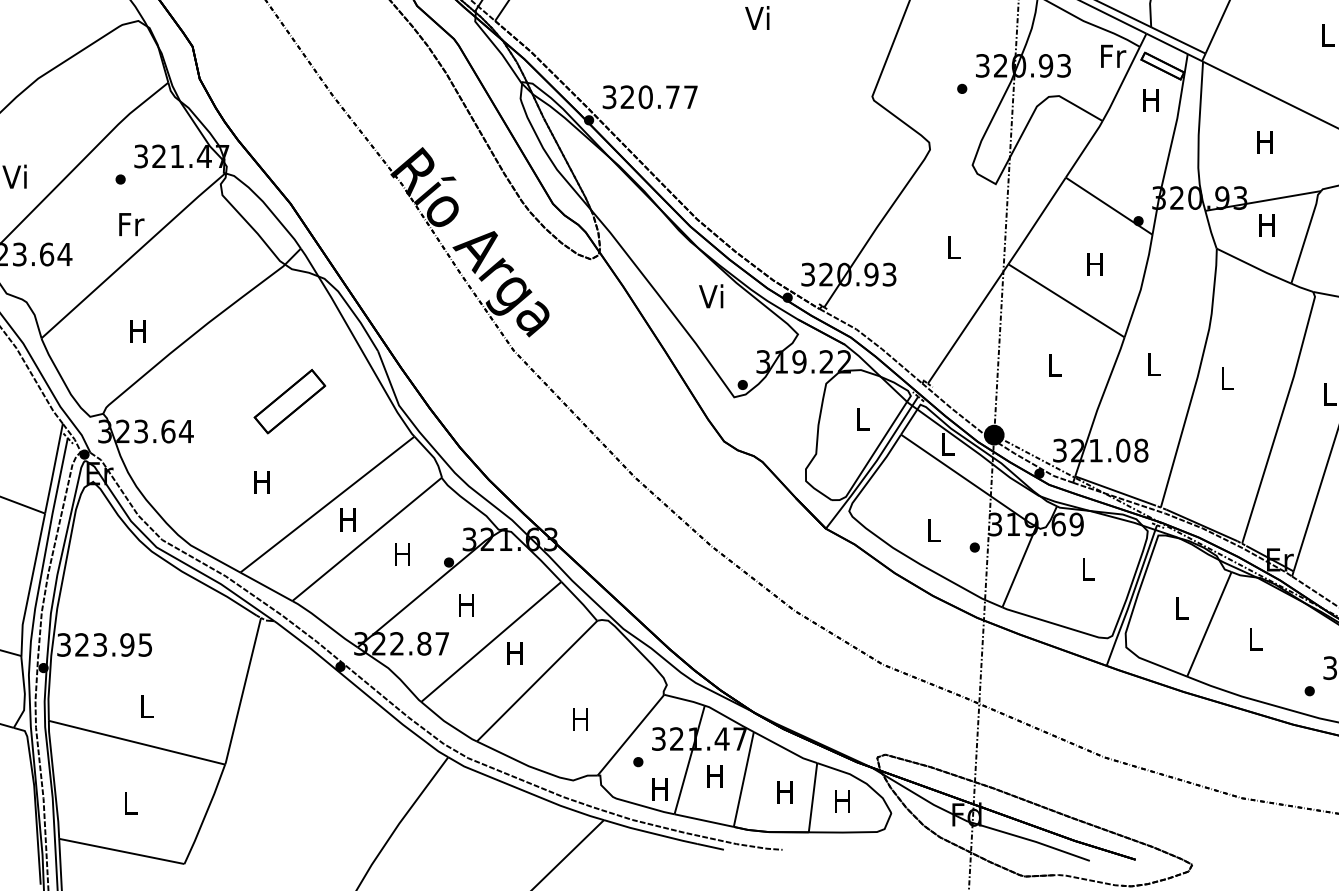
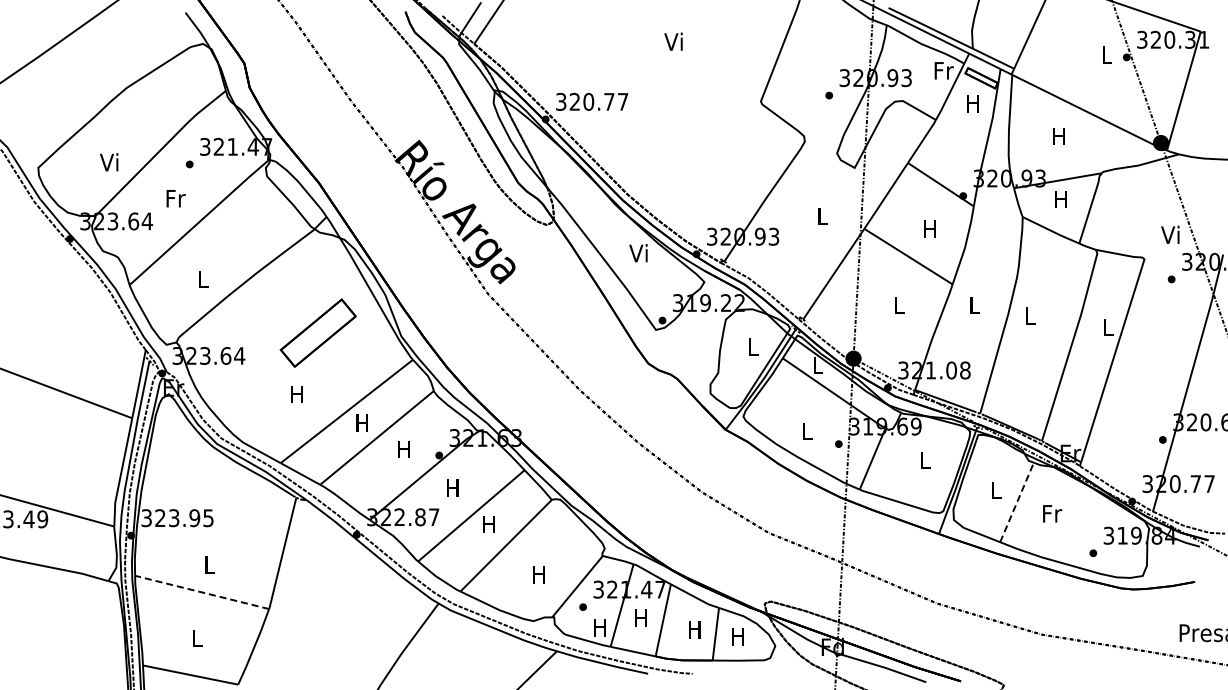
text: (130, 224) -> (175, 198), moved
text: (137, 330) -> (202, 279), H -> L
part: (290, 401) -> (318, 333), size x1.4
line: (1209, 624) -> (1017, 502), solid -> dashed
text: (1256, 638) -> (1052, 513), L -> Fr
line: (136, 742) -> (201, 592), solid -> dashed

